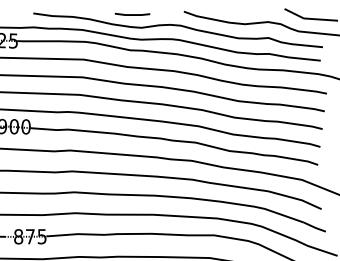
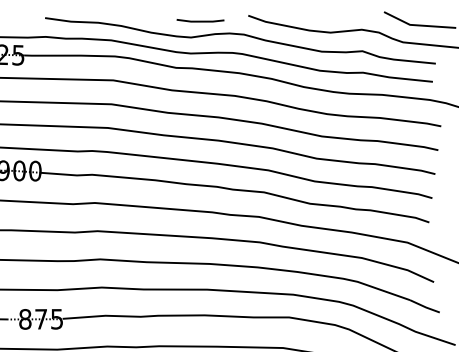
line: (132, 14) -> (200, 20), moved

